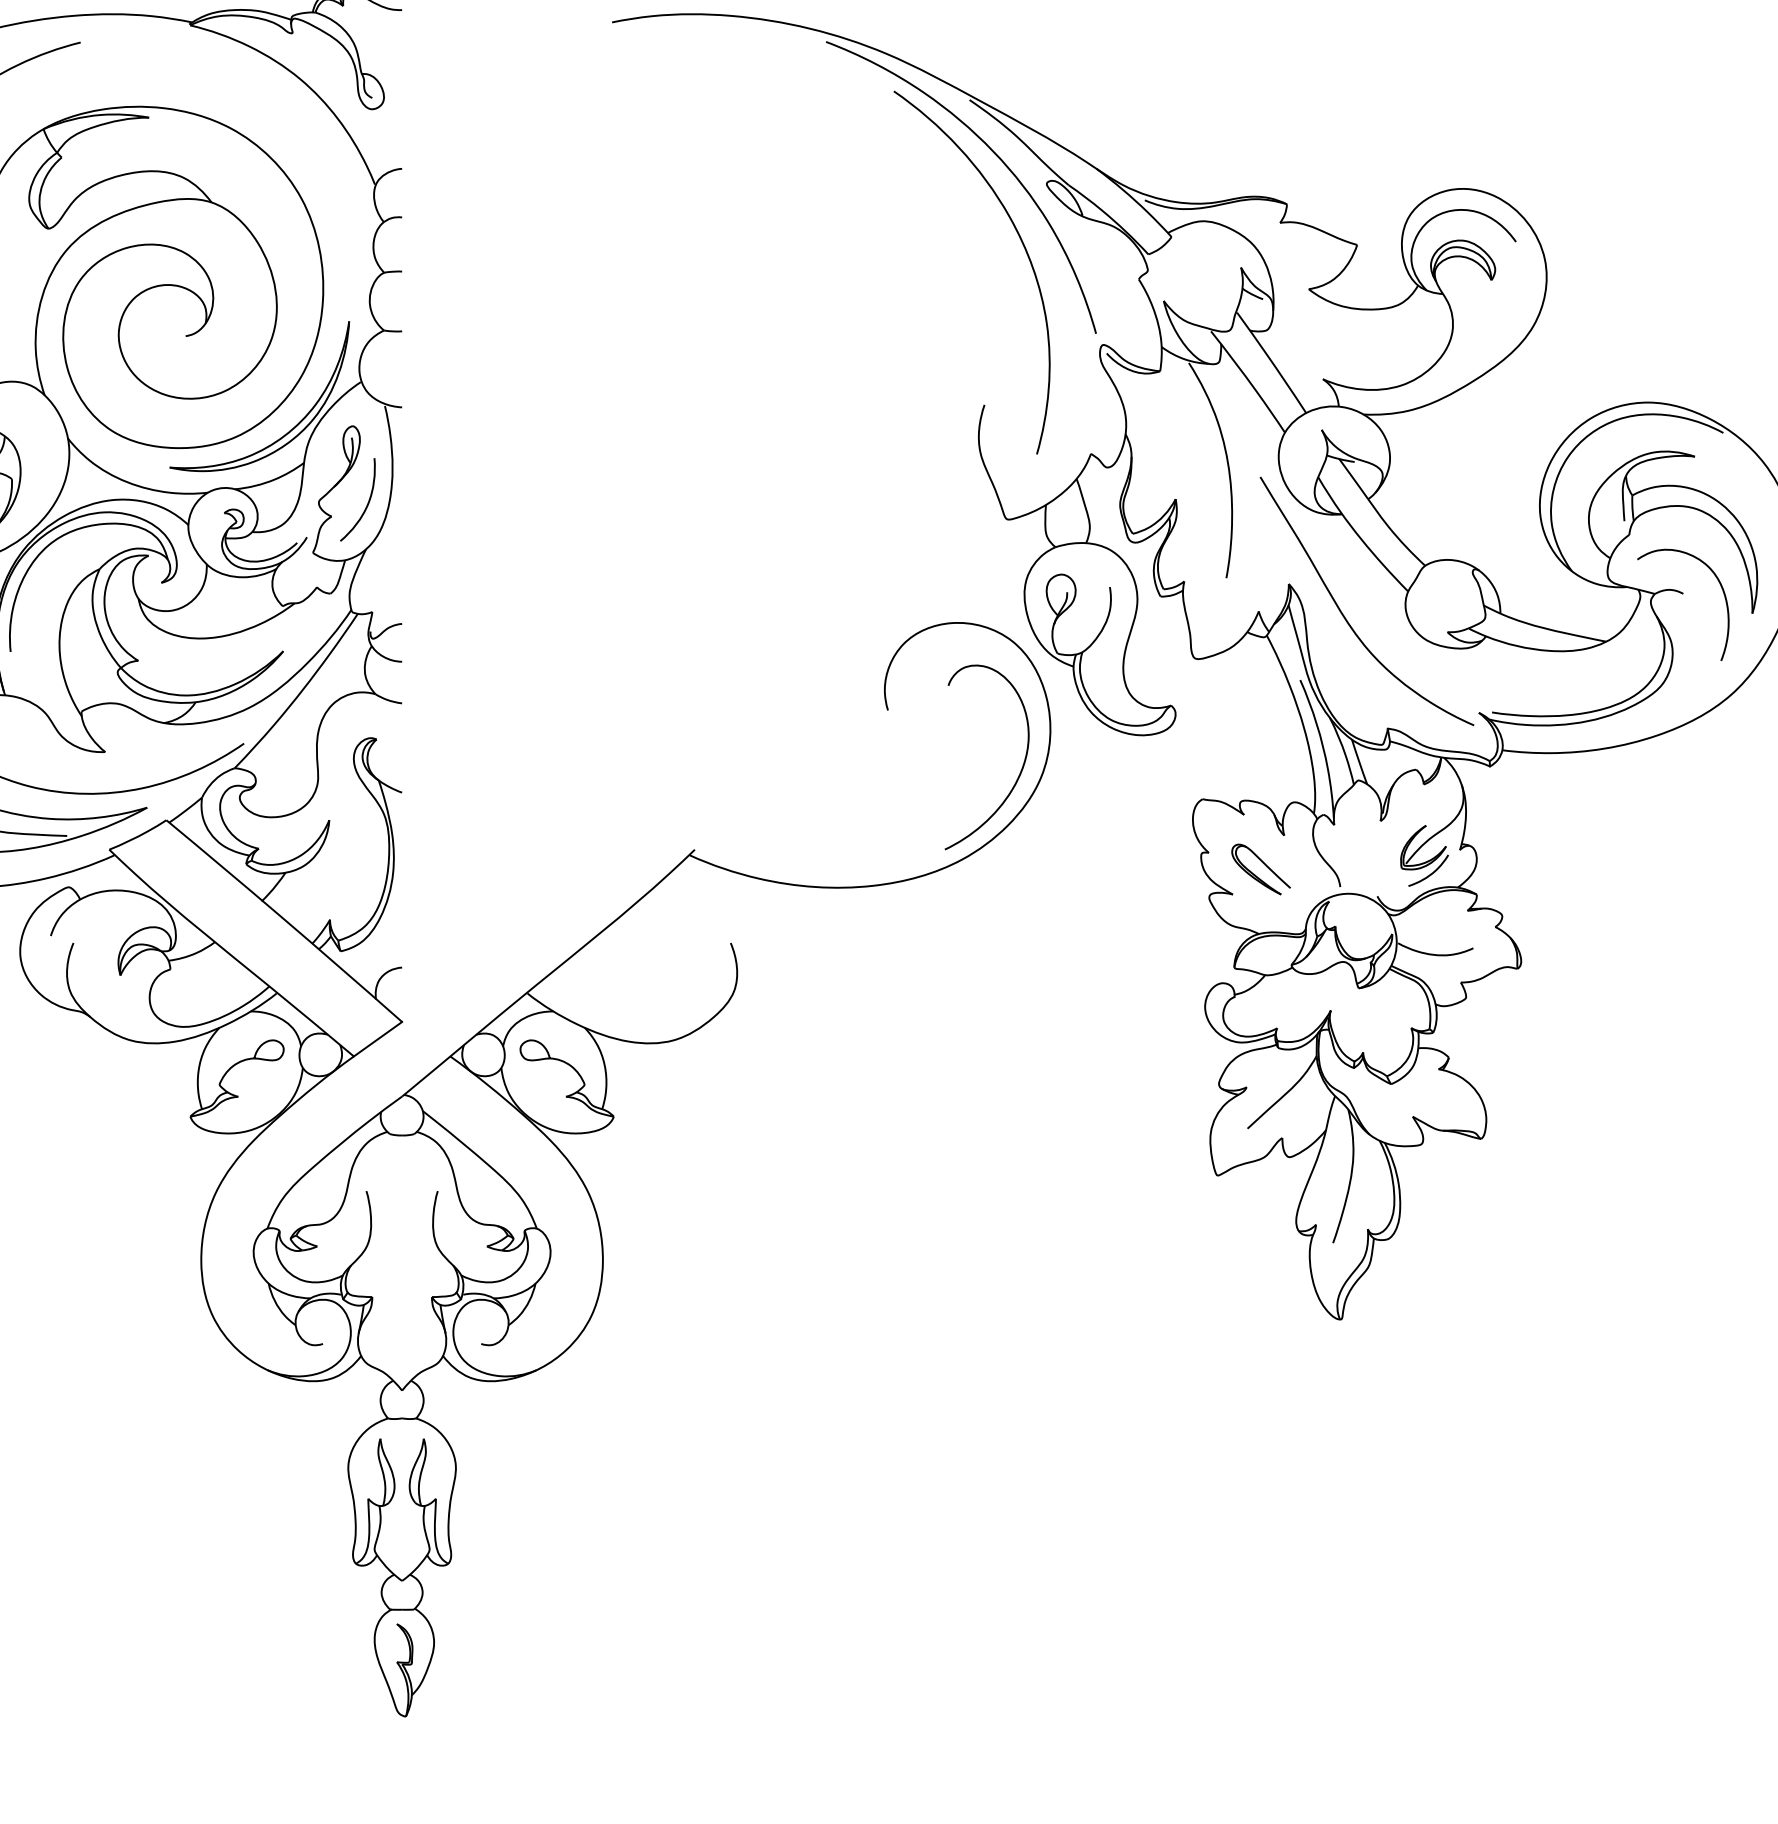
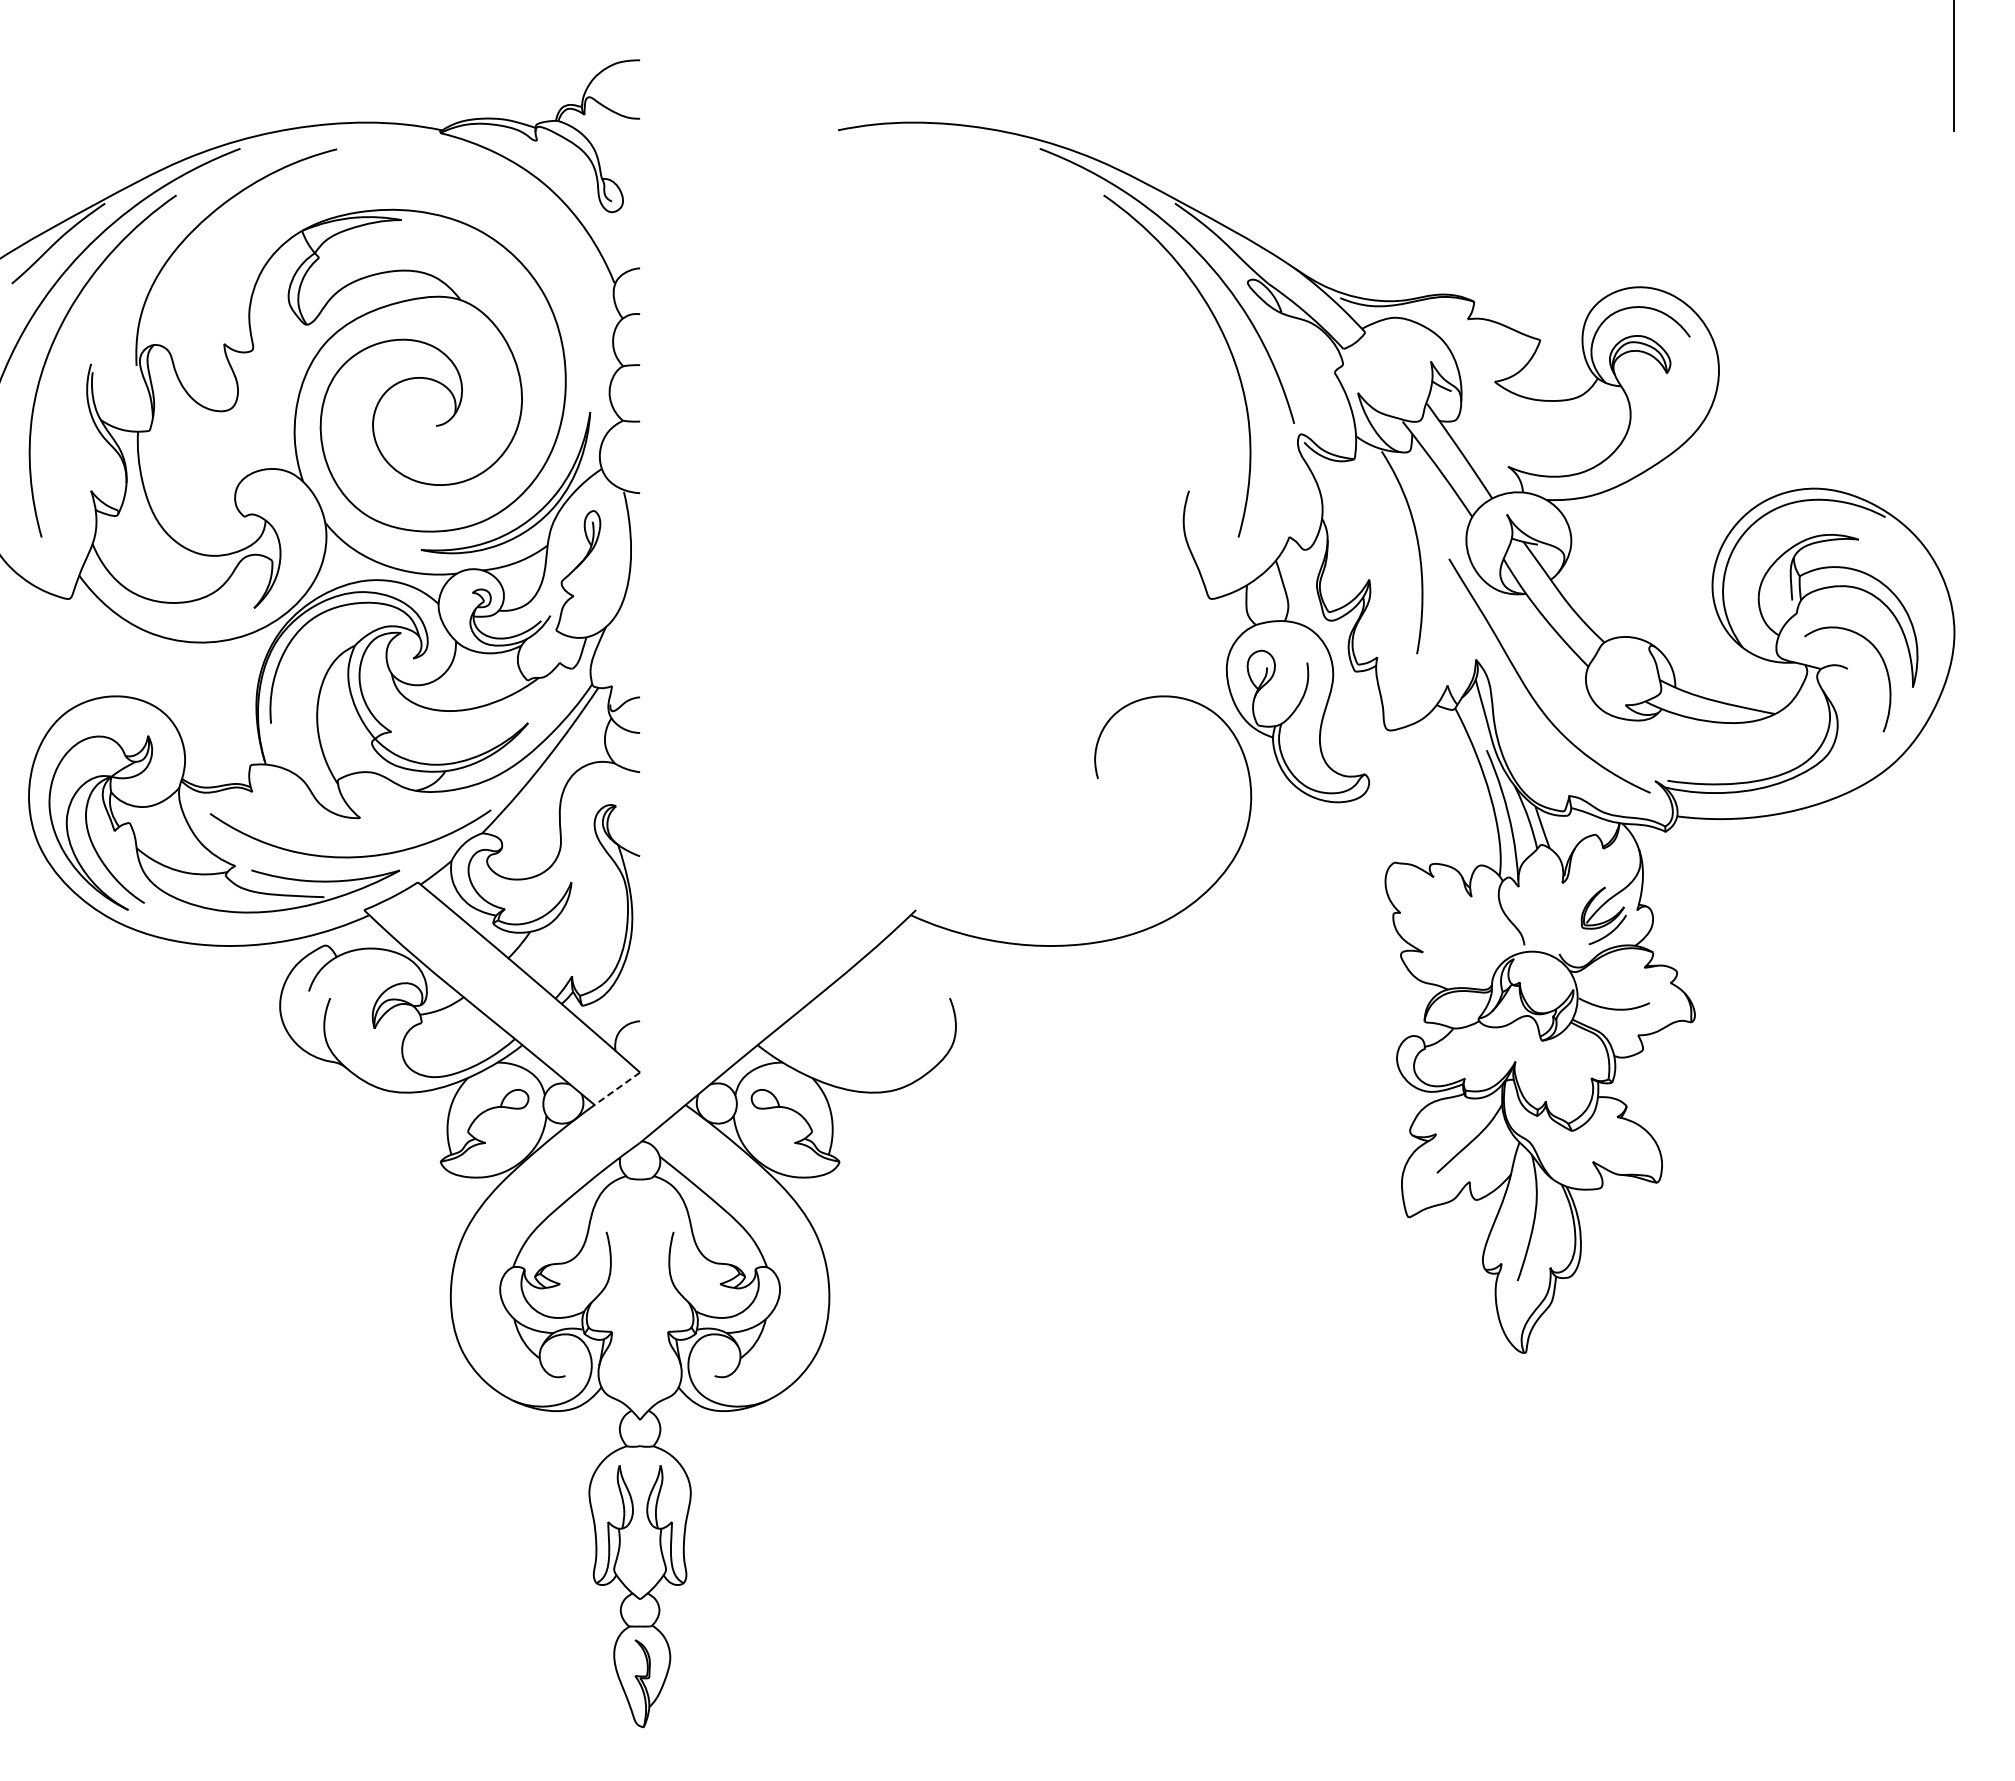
curve: (367, 502) -> (607, 582), removed
curve: (1019, 771) -> (1222, 836), removed
part: (1260, 869) -> (1449, 928), removed
line: (378, 1038) -> (617, 1088), solid -> dashed

